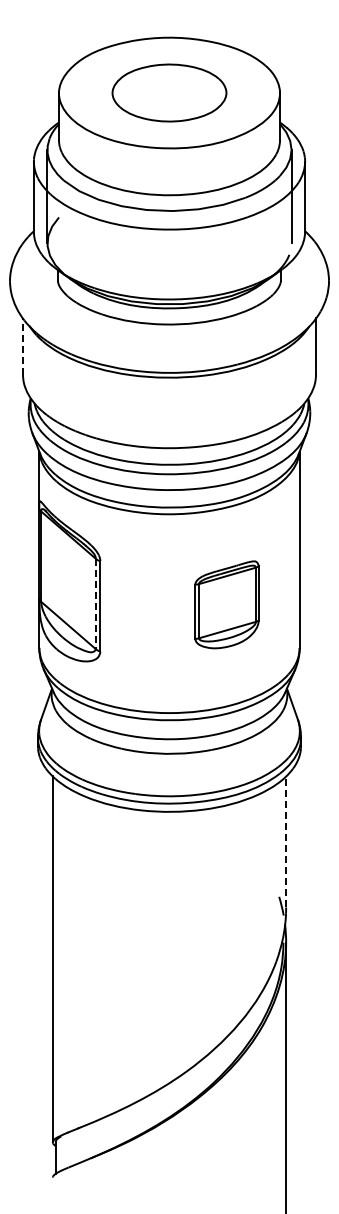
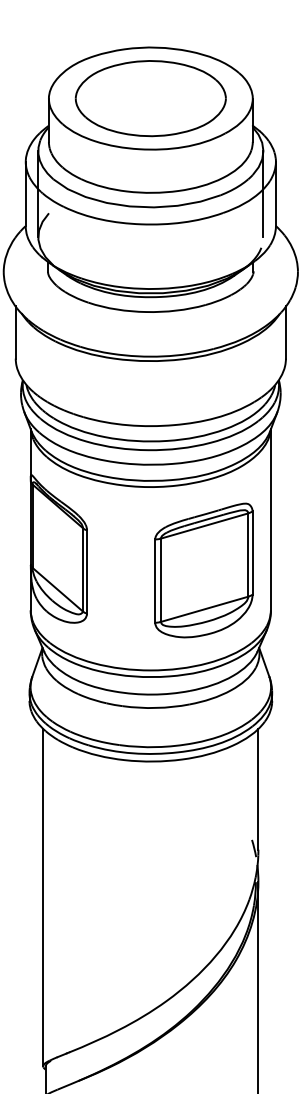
part: (169, 92) -> (150, 98), size x1.43
line: (23, 346) -> (16, 332), dashed -> solid
line: (95, 604) -> (82, 570), dashed -> solid
part: (226, 604) -> (203, 570), size x1.67
line: (286, 841) -> (258, 788), dashed -> solid

